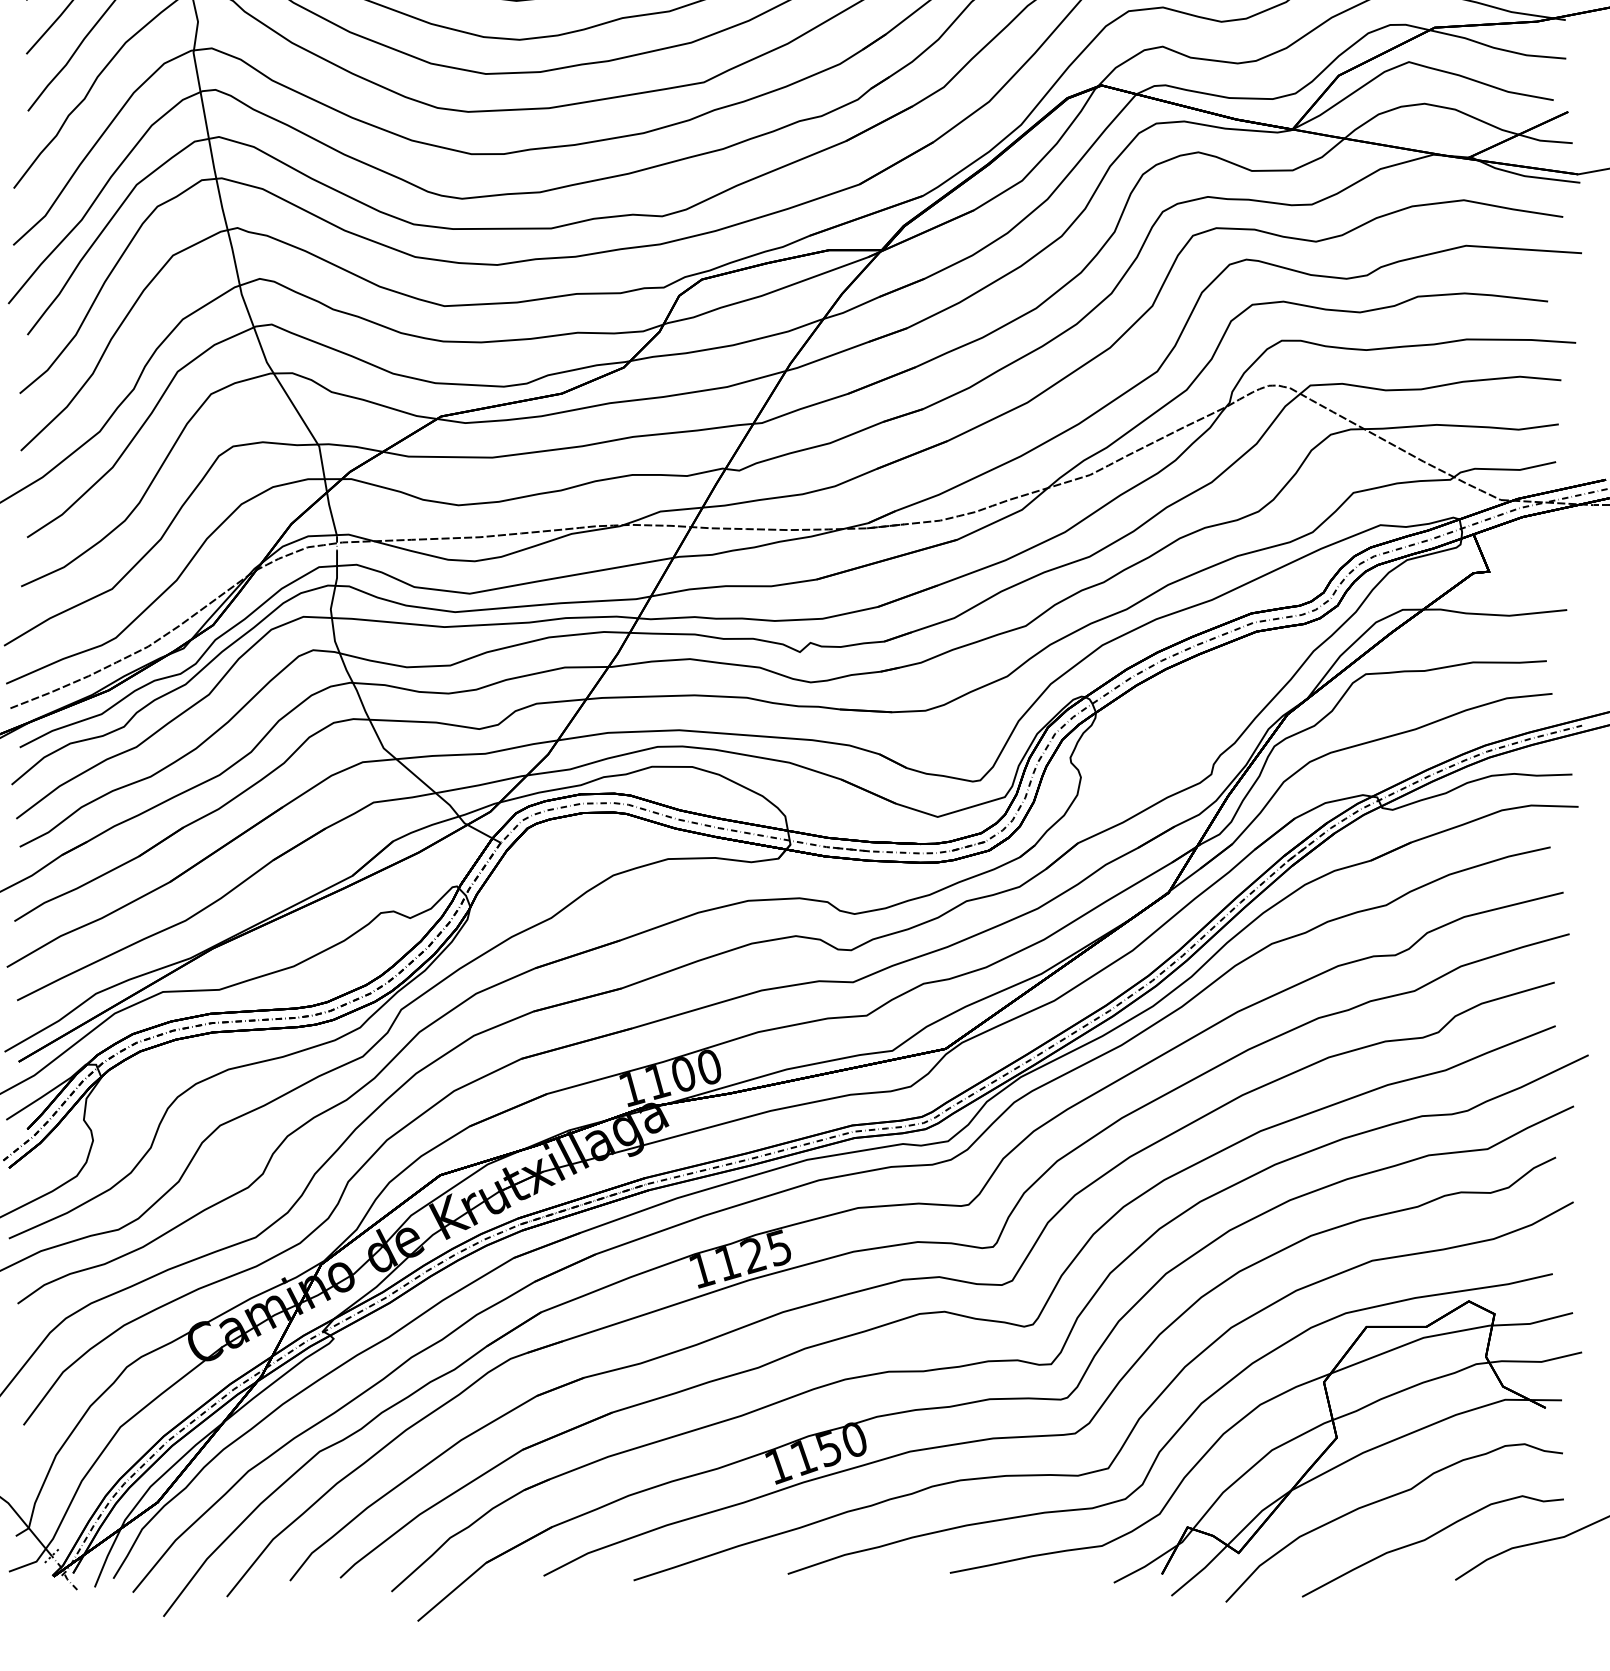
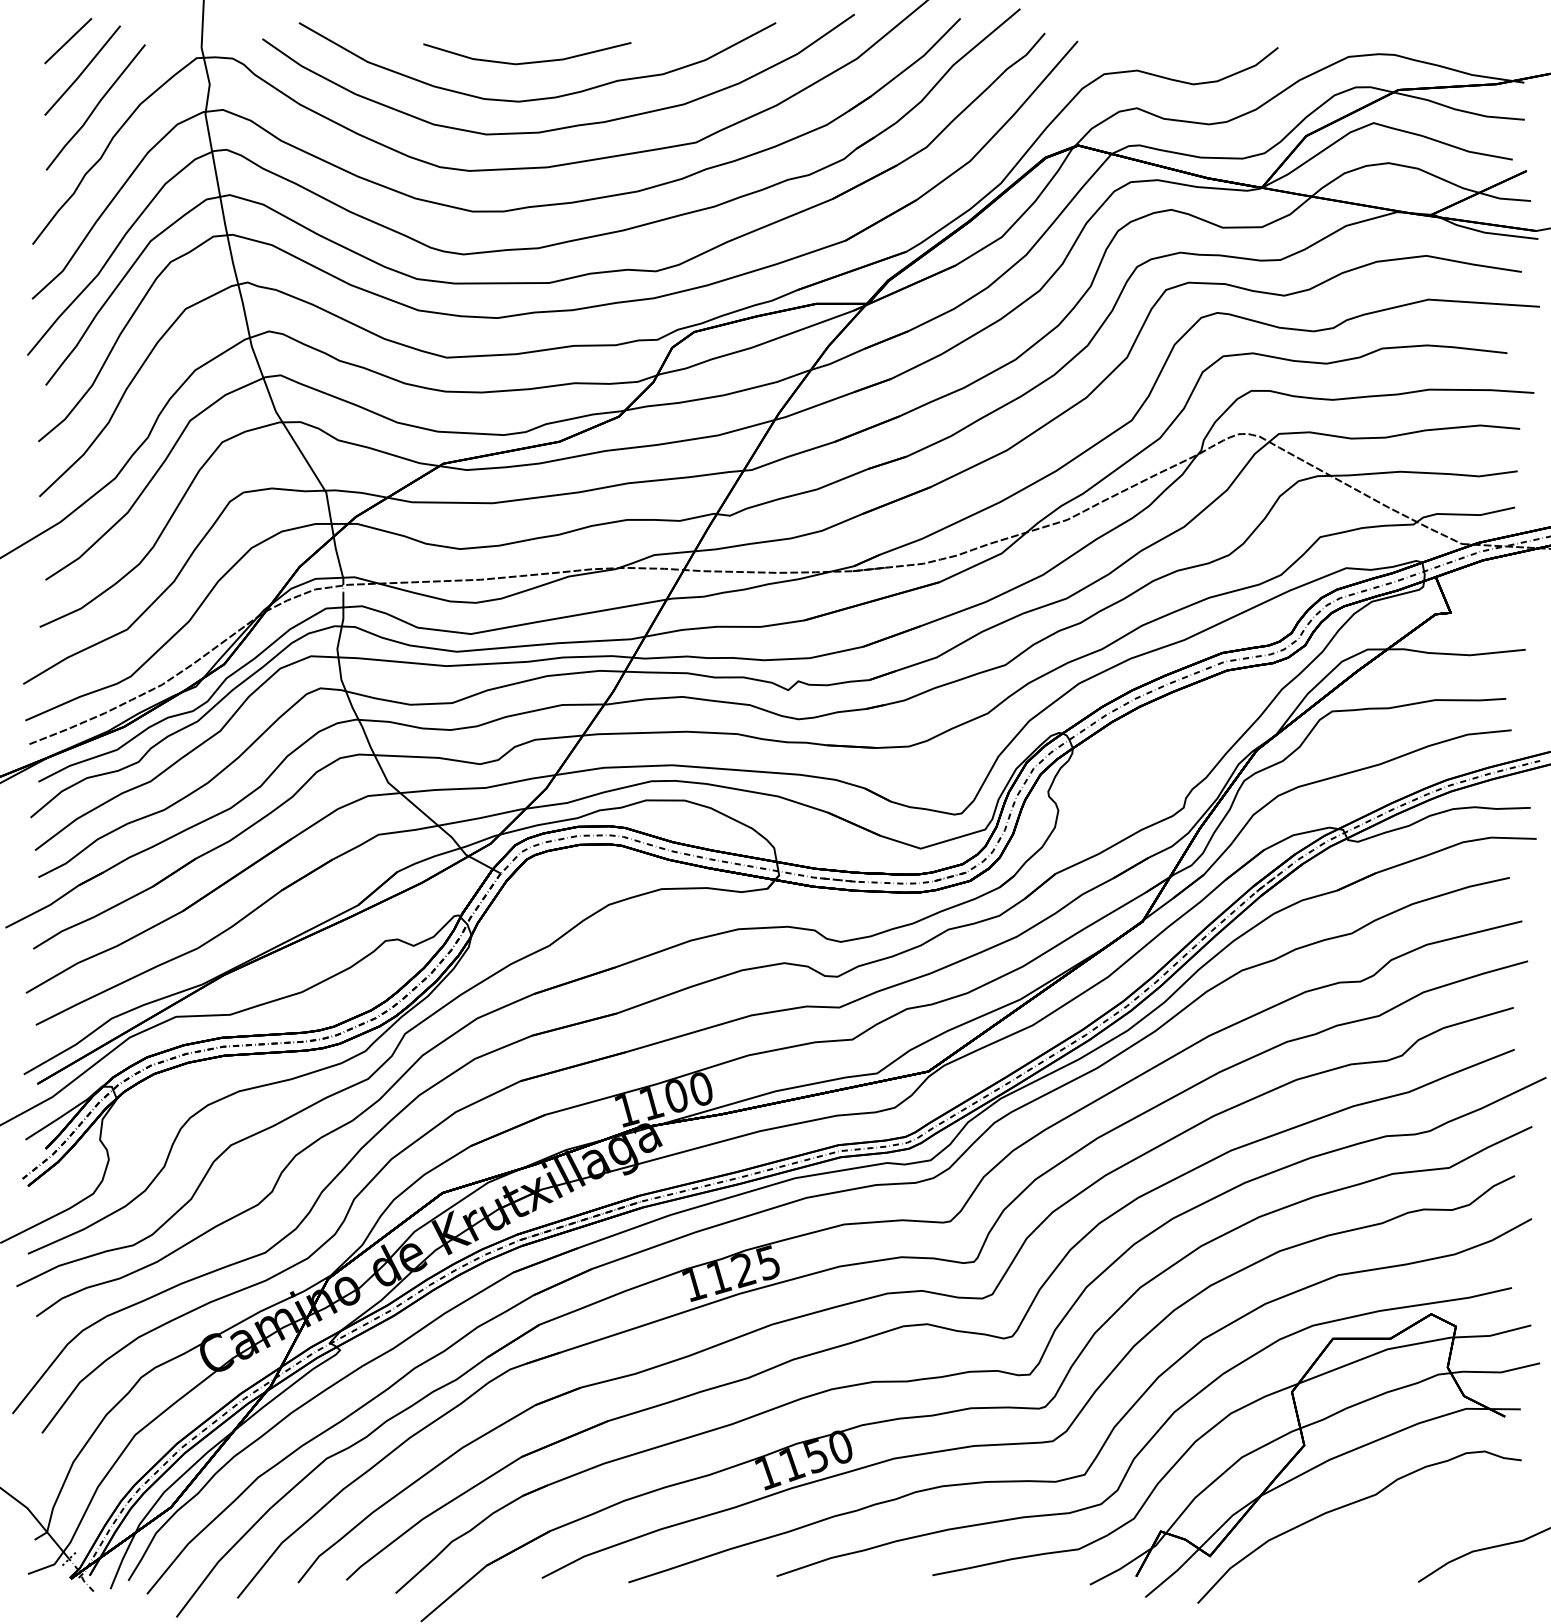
curve: (1427, 1539) -> (1391, 1543), removed

